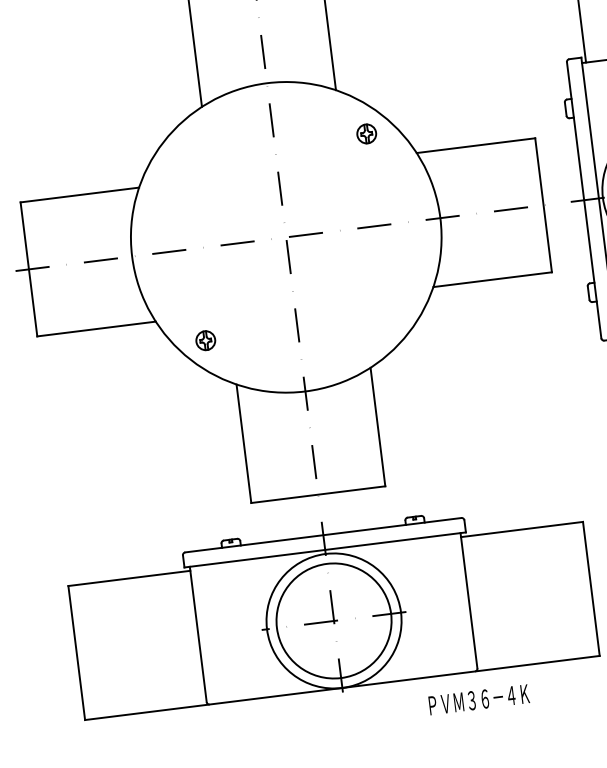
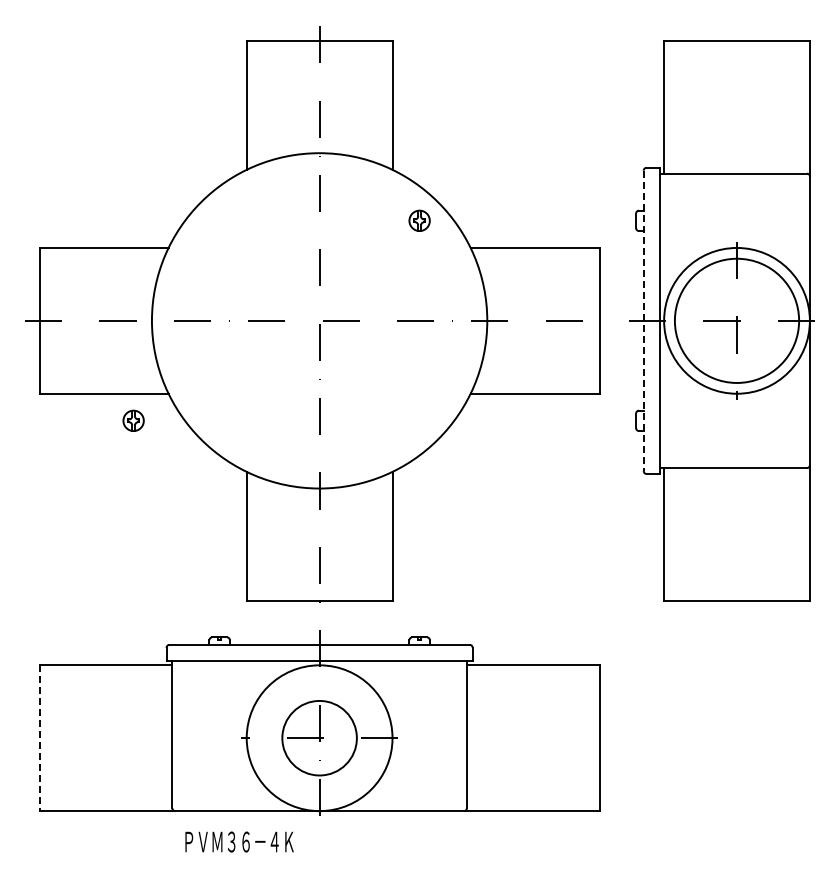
line: (584, 200) -> (643, 321), solid -> dashed
part: (205, 340) -> (133, 420), moved
circle: (333, 621) -> (319, 738), size x0.6
line: (76, 653) -> (39, 738), solid -> dashed
text: (479, 699) -> (239, 841), moved

